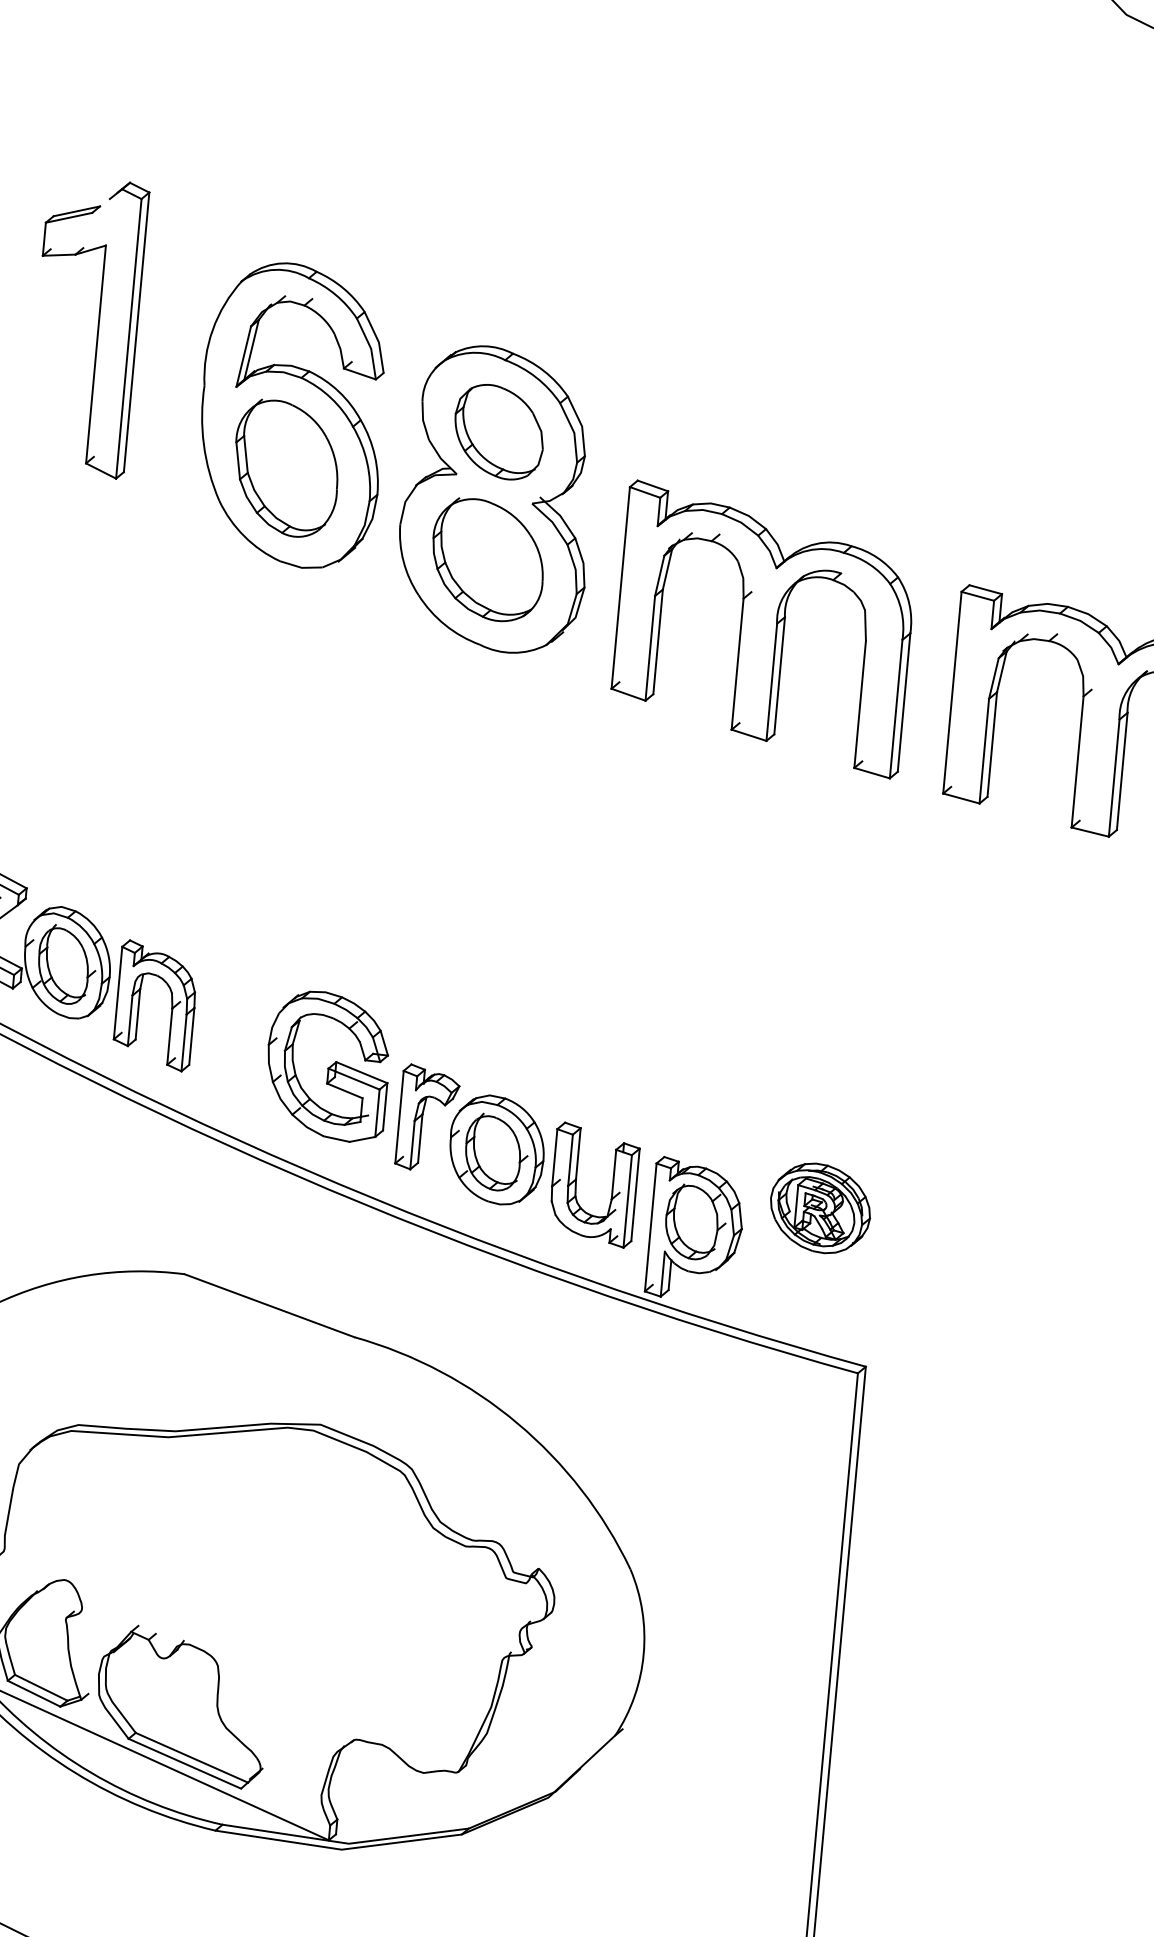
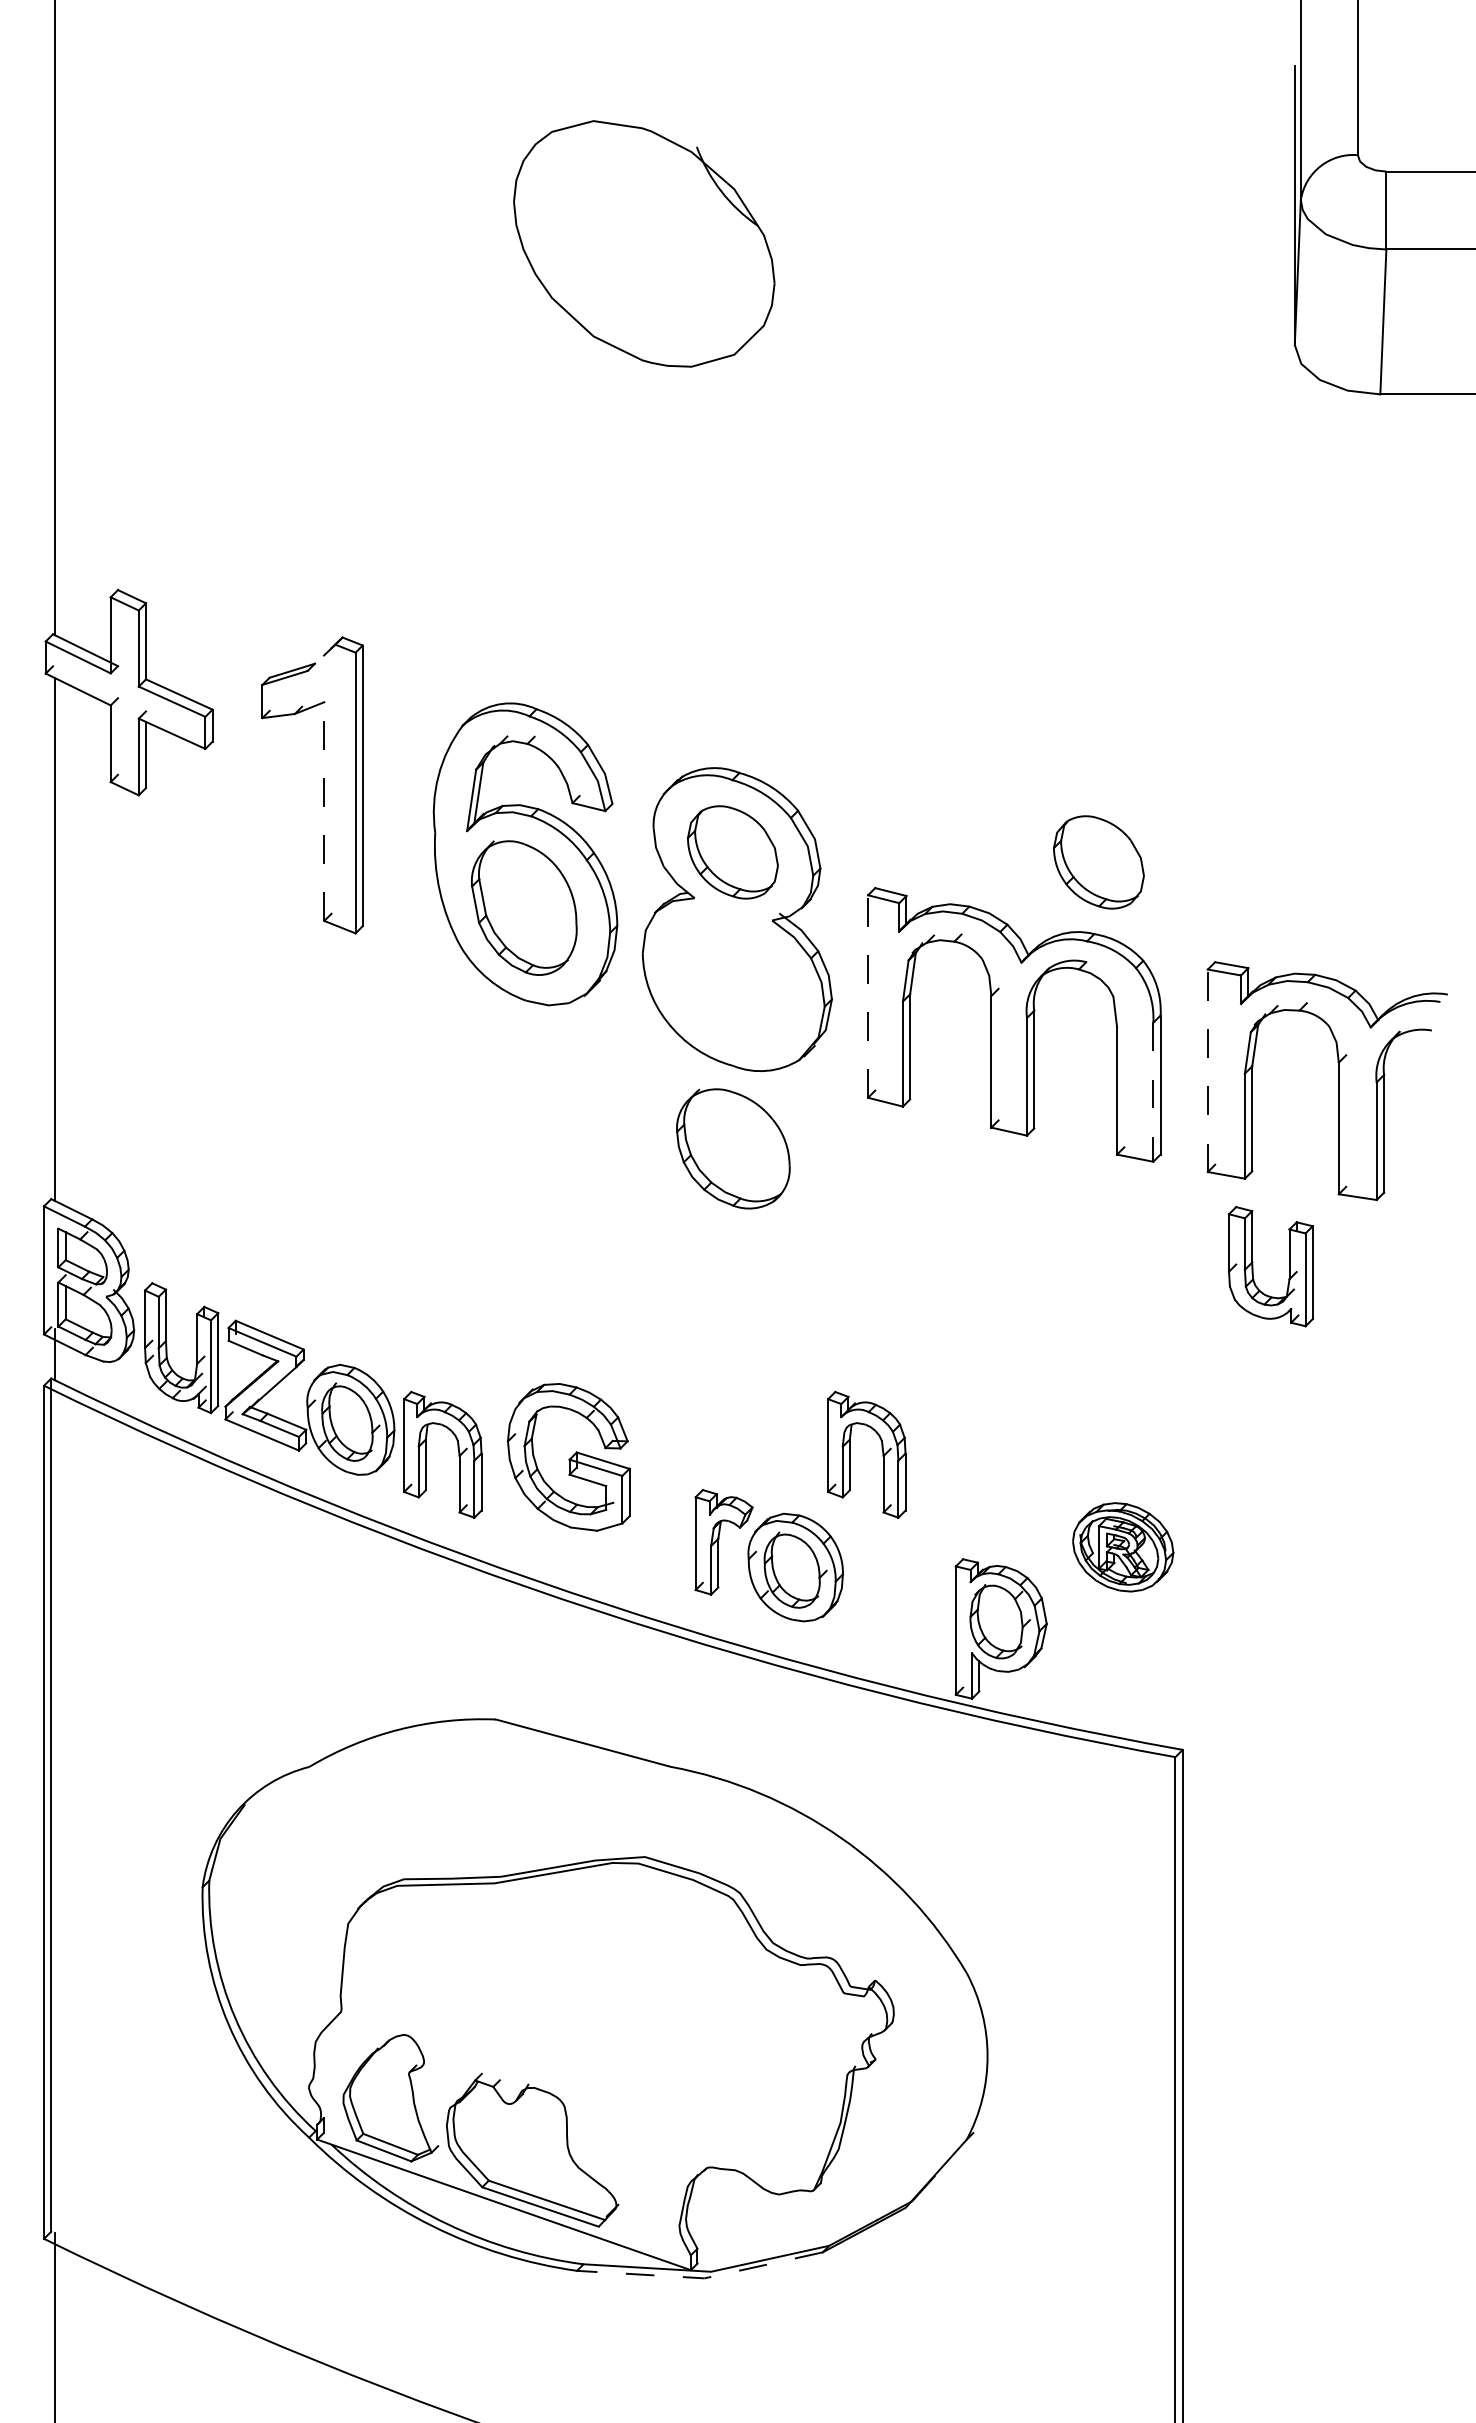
line: (96, 354) -> (324, 811), solid -> dashed
part: (862, 475) -> (1098, 862), added
part: (488, 559) -> (733, 1148), moved
line: (621, 587) -> (868, 996), solid -> dashed
line: (952, 692) -> (1207, 1070), solid -> dashed
line: (896, 709) -> (1153, 1092), solid -> dashed
part: (561, 1042) -> (850, 1454), added
part: (327, 1066) -> (568, 1457), moved
part: (577, 1183) -> (1253, 1266), moved
part: (820, 1208) -> (1123, 1547), moved
line: (338, 1849) -> (701, 2278), solid -> dashed

